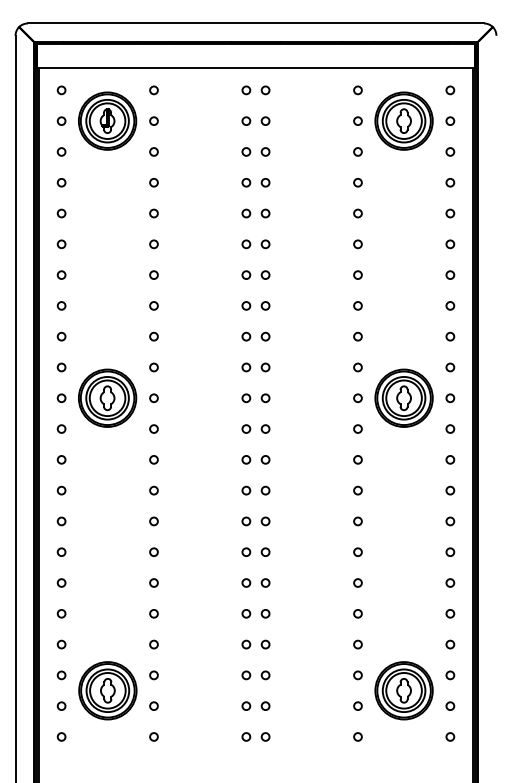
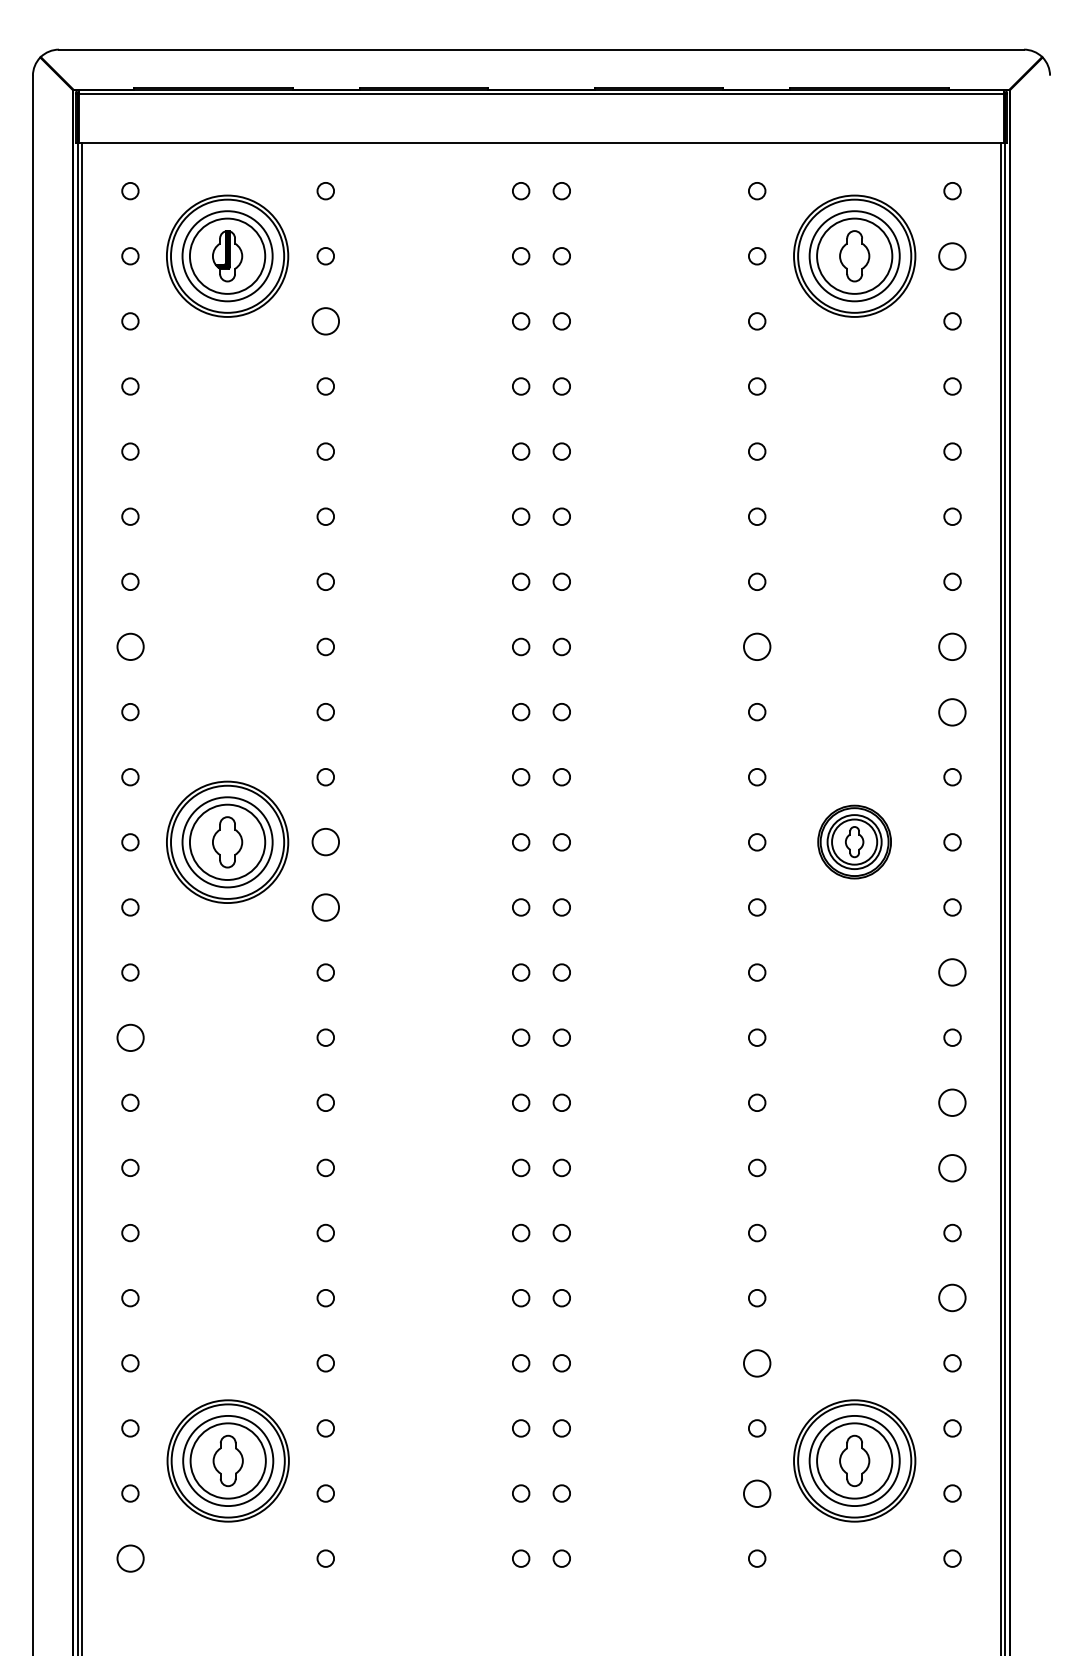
circle: (450, 120) -> (952, 254), size x1.6
circle: (153, 151) -> (324, 320), size x1.6
circle: (61, 305) -> (130, 646), size x1.6
circle: (357, 305) -> (756, 646), size x1.6
circle: (450, 305) -> (952, 646), size x1.6
circle: (450, 336) -> (952, 711), size x1.6
part: (403, 397) -> (853, 840), size x0.6
circle: (153, 398) -> (324, 842), size x1.6
circle: (153, 428) -> (324, 906), size x1.6
circle: (450, 459) -> (952, 971), size x1.6
circle: (61, 490) -> (130, 1037), size x1.6
circle: (450, 521) -> (952, 1102), size x1.6
circle: (450, 551) -> (952, 1166), size x1.6
circle: (450, 613) -> (952, 1297), size x1.6
circle: (357, 644) -> (756, 1363), size x1.6
circle: (357, 705) -> (756, 1492), size x1.6
circle: (61, 736) -> (130, 1557), size x1.6

